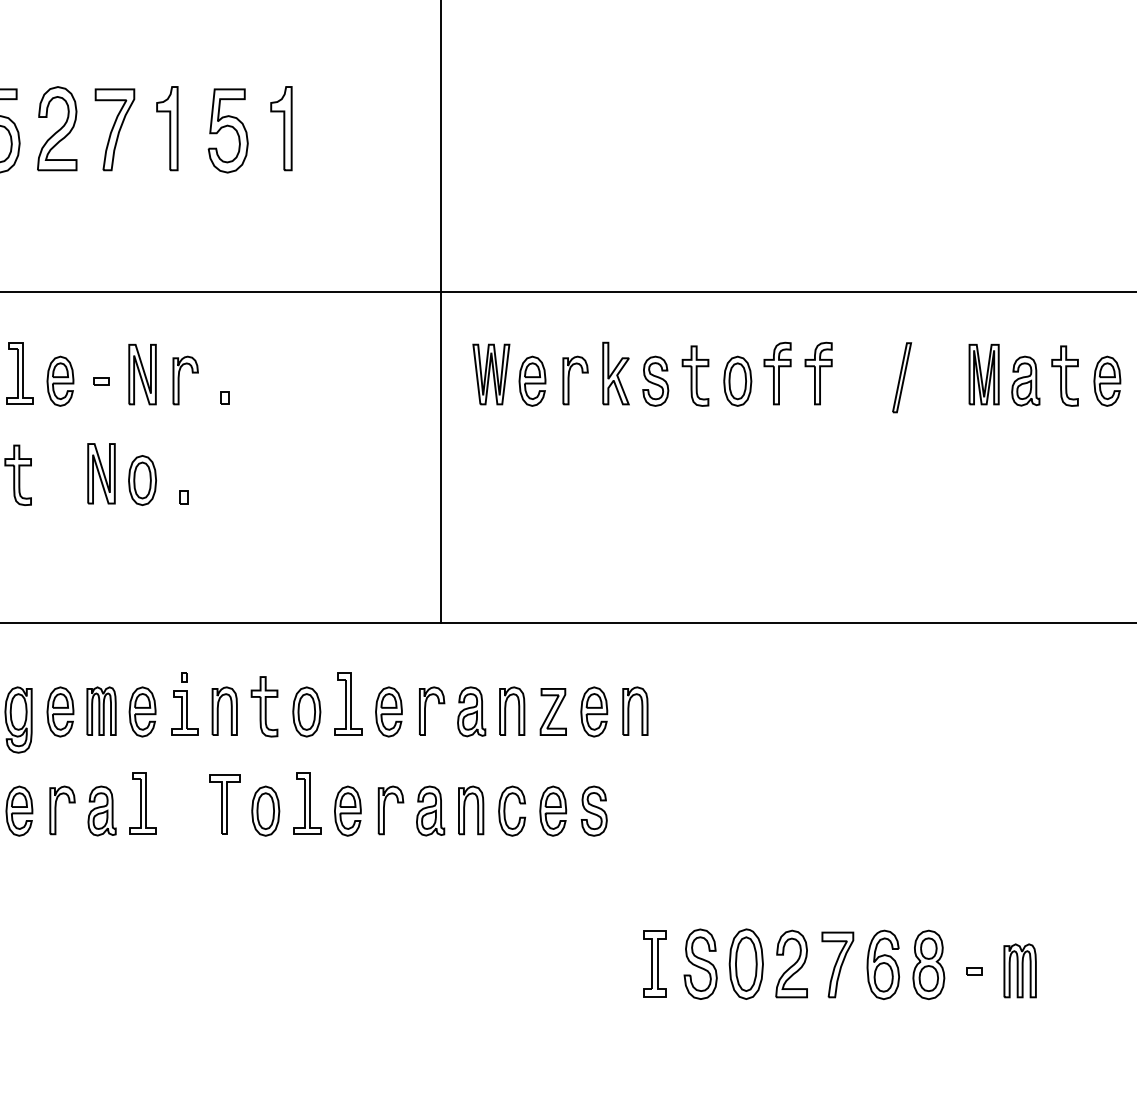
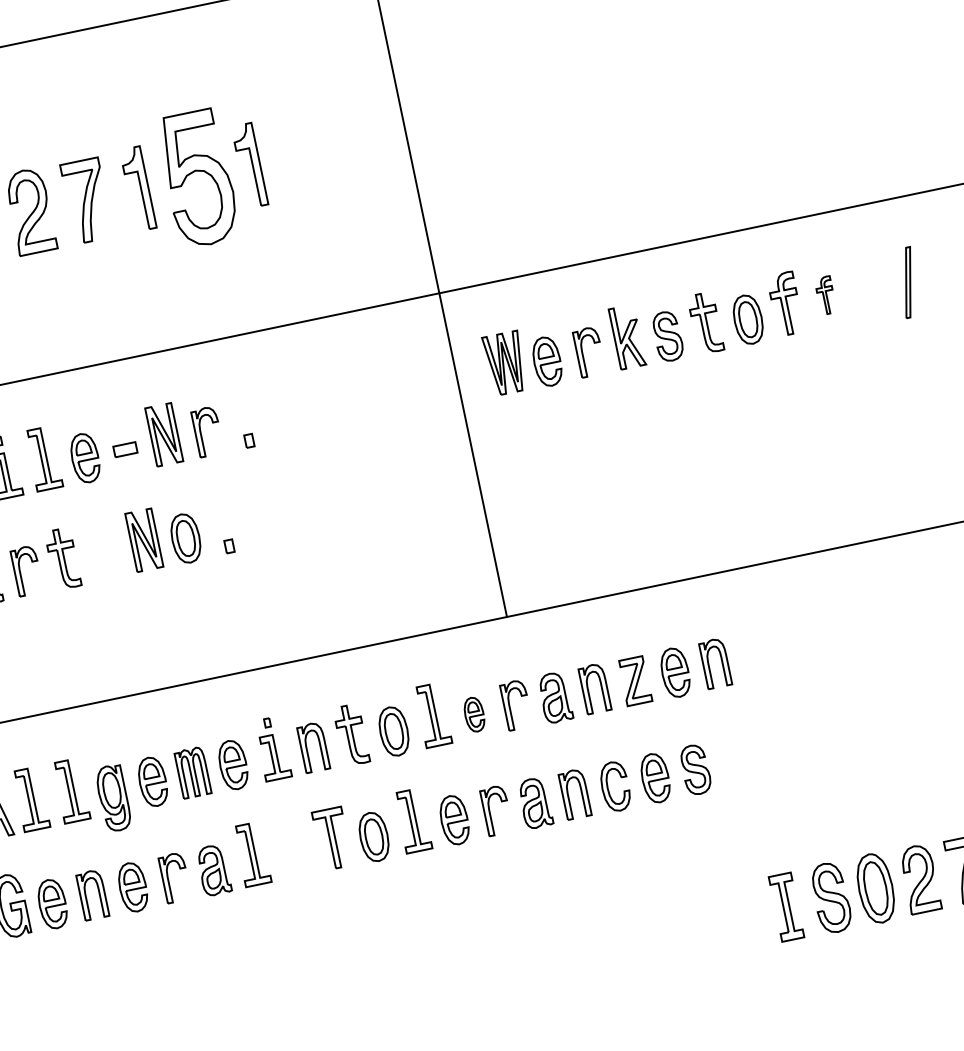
part: (227, 130) -> (197, 178), size x1.6
part: (818, 373) -> (825, 295), size x0.6
part: (101, 381) -> (125, 449), size x1.6
part: (388, 711) -> (473, 714), size x0.7

